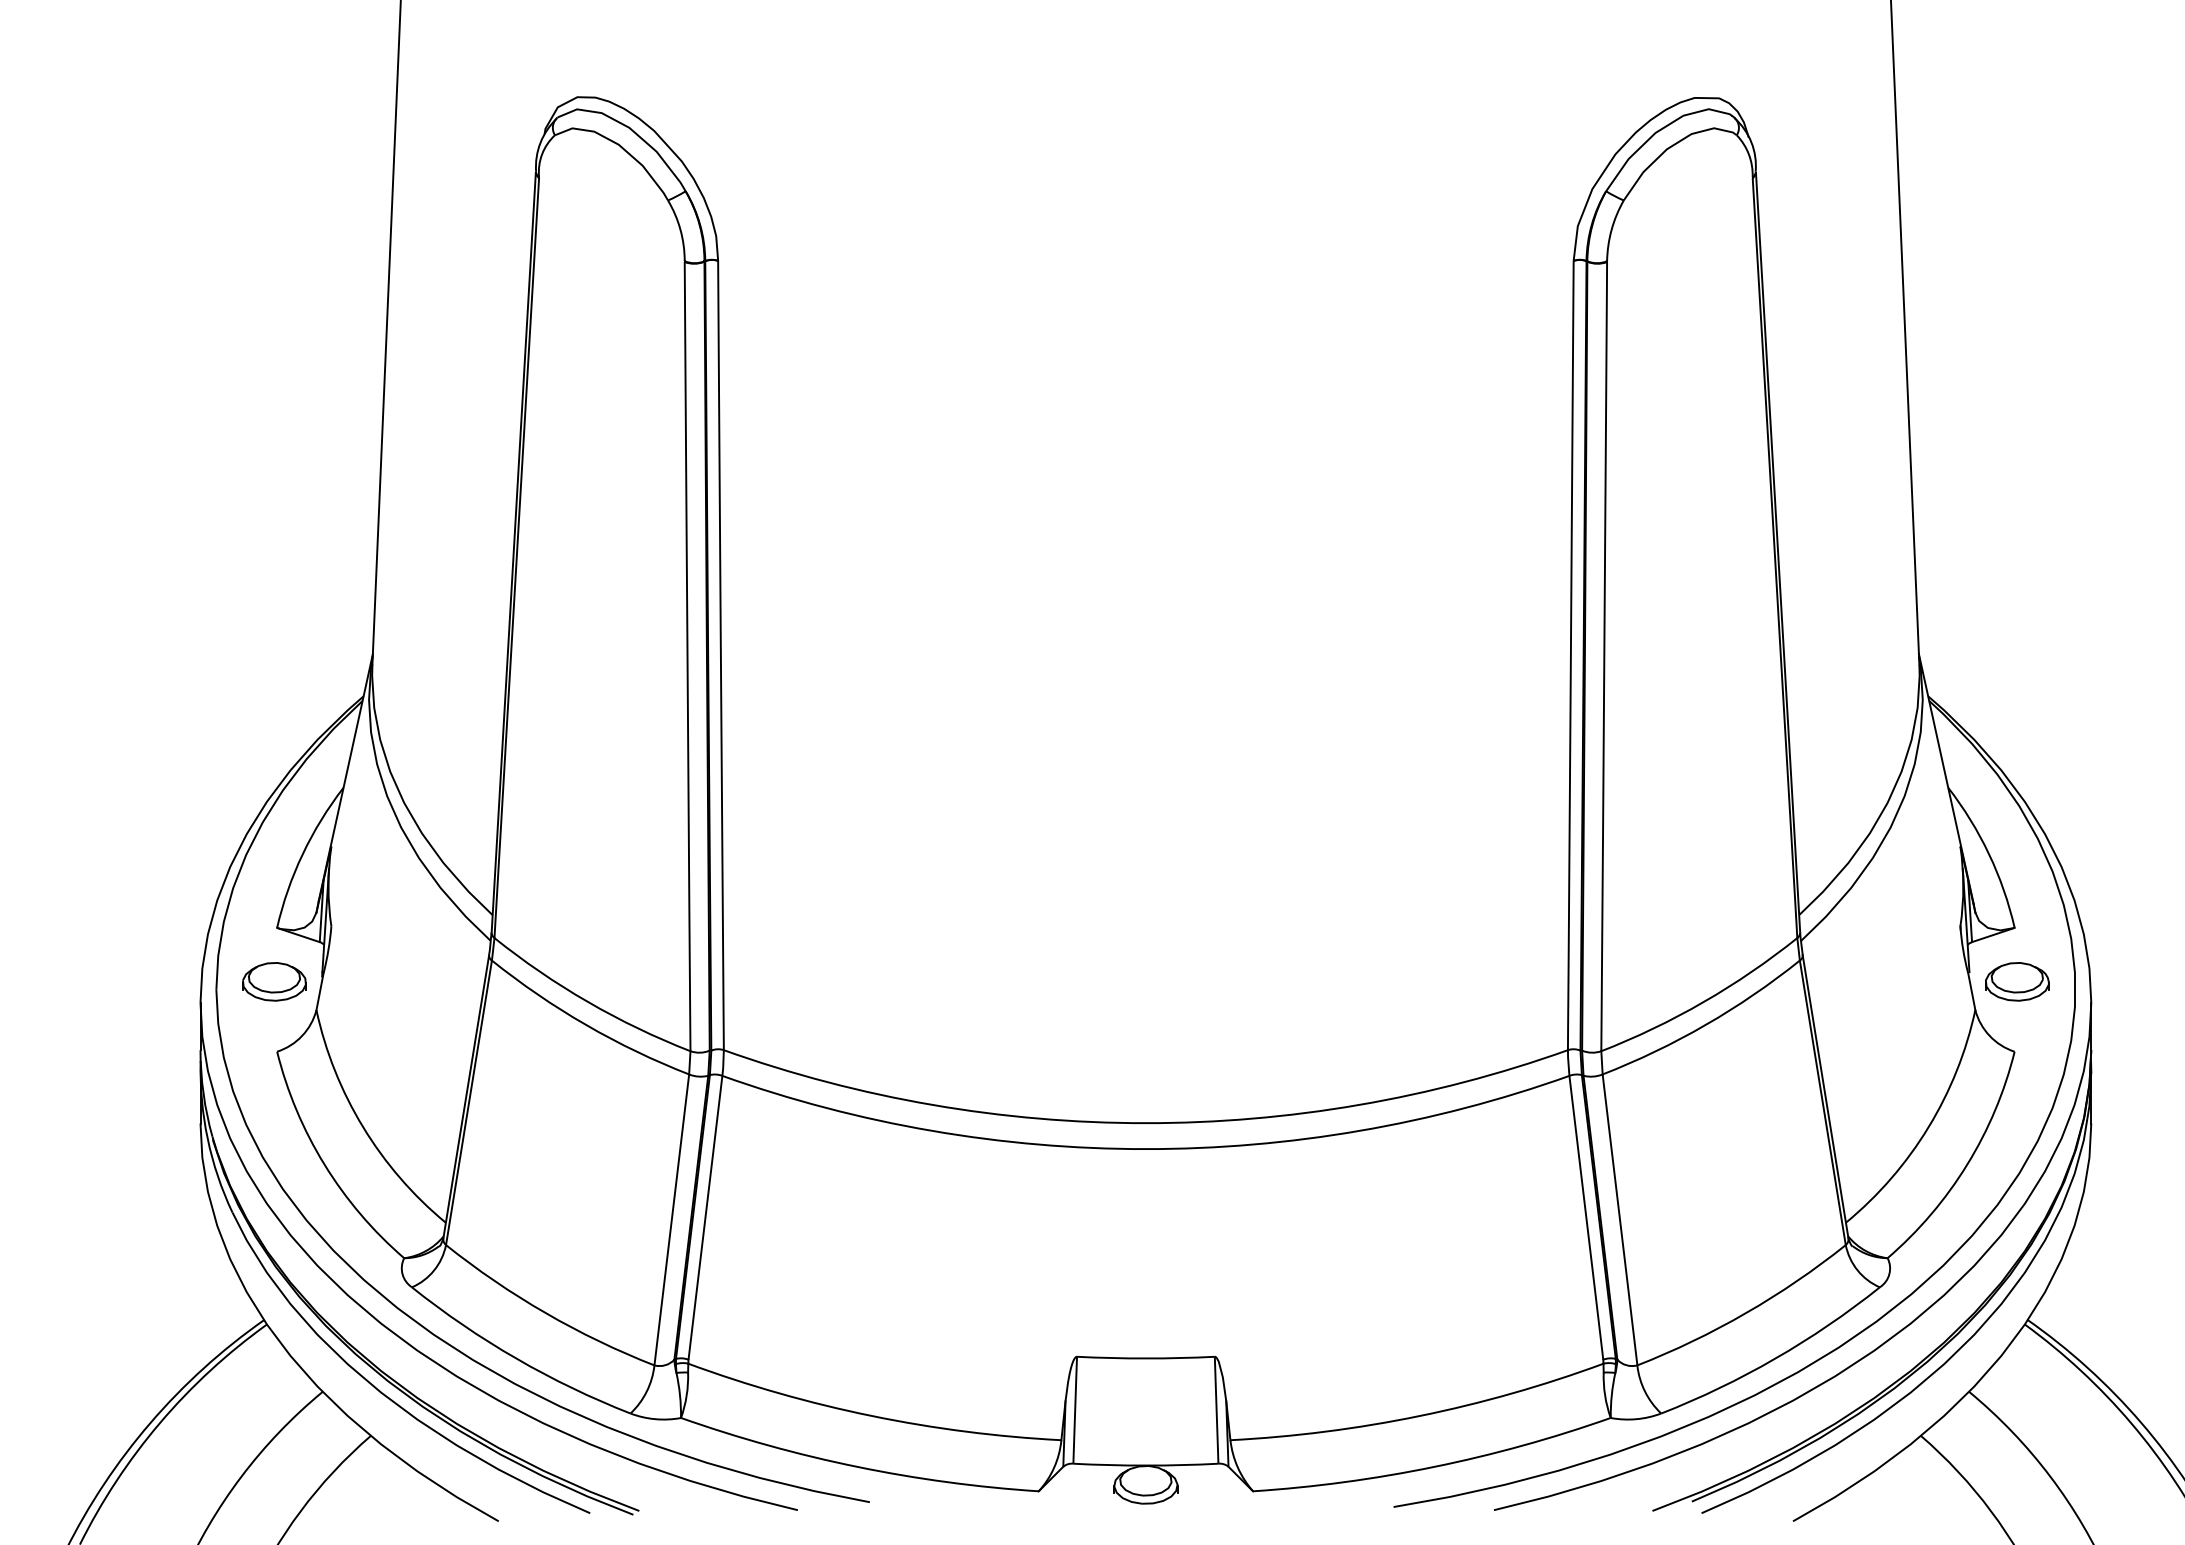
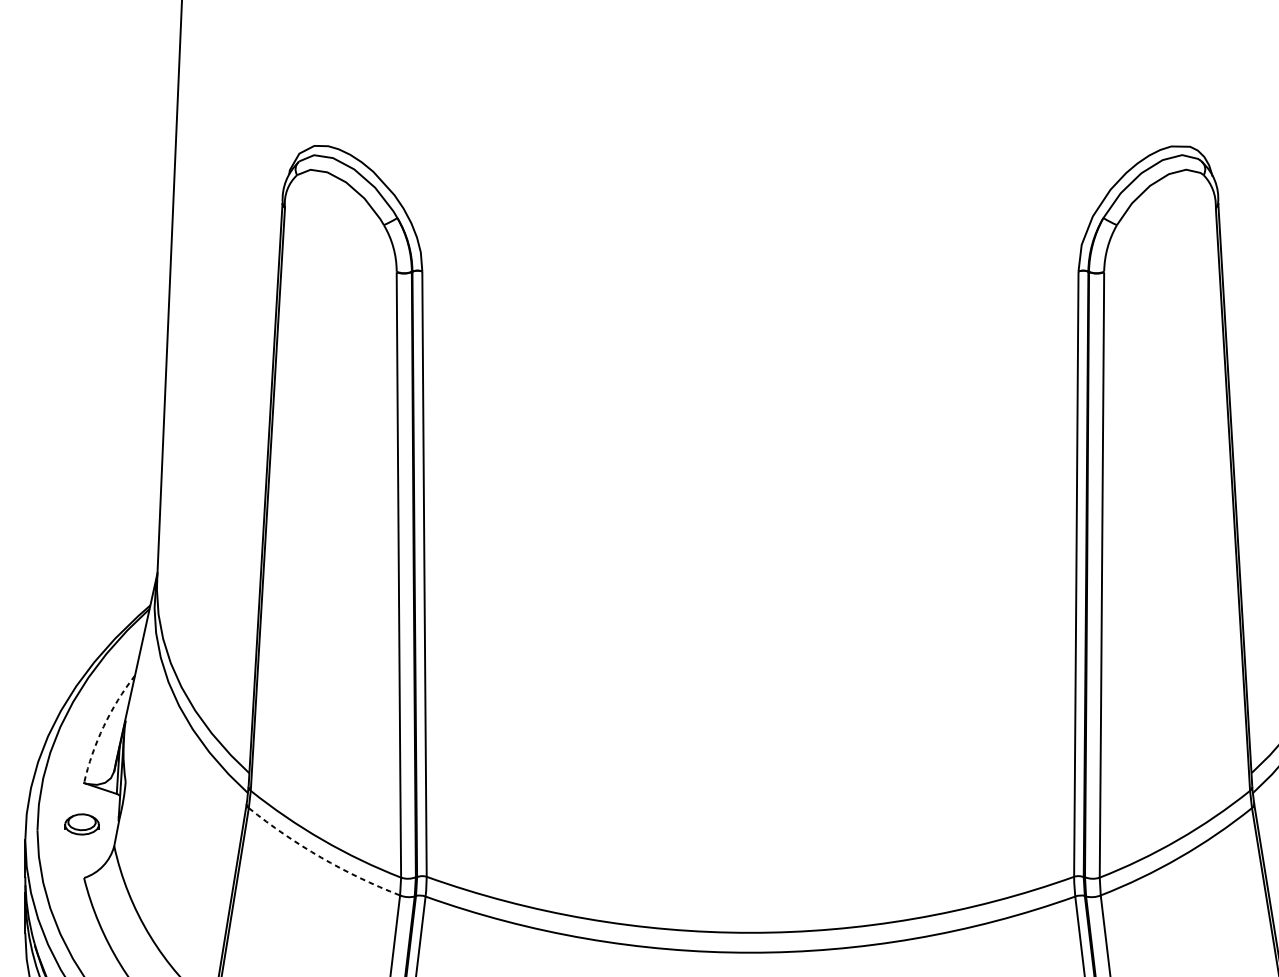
arc: (302, 854) -> (103, 726), solid -> dashed
part: (274, 981) -> (82, 824), size x0.7
arc: (586, 1025) -> (321, 857), solid -> dashed

